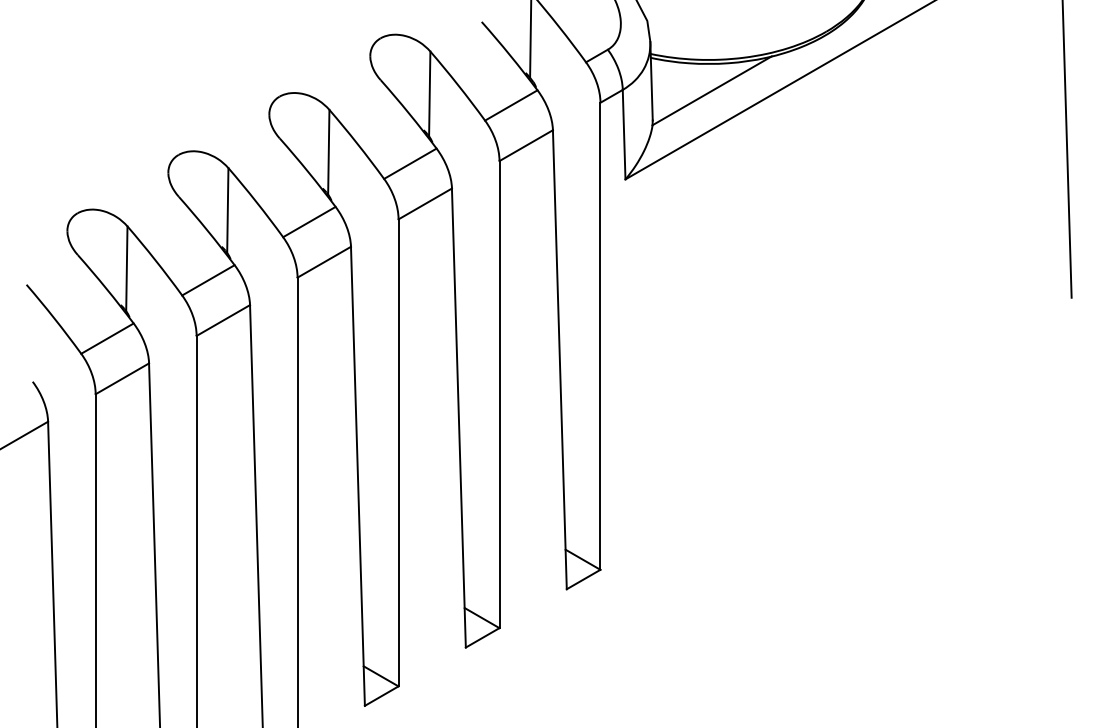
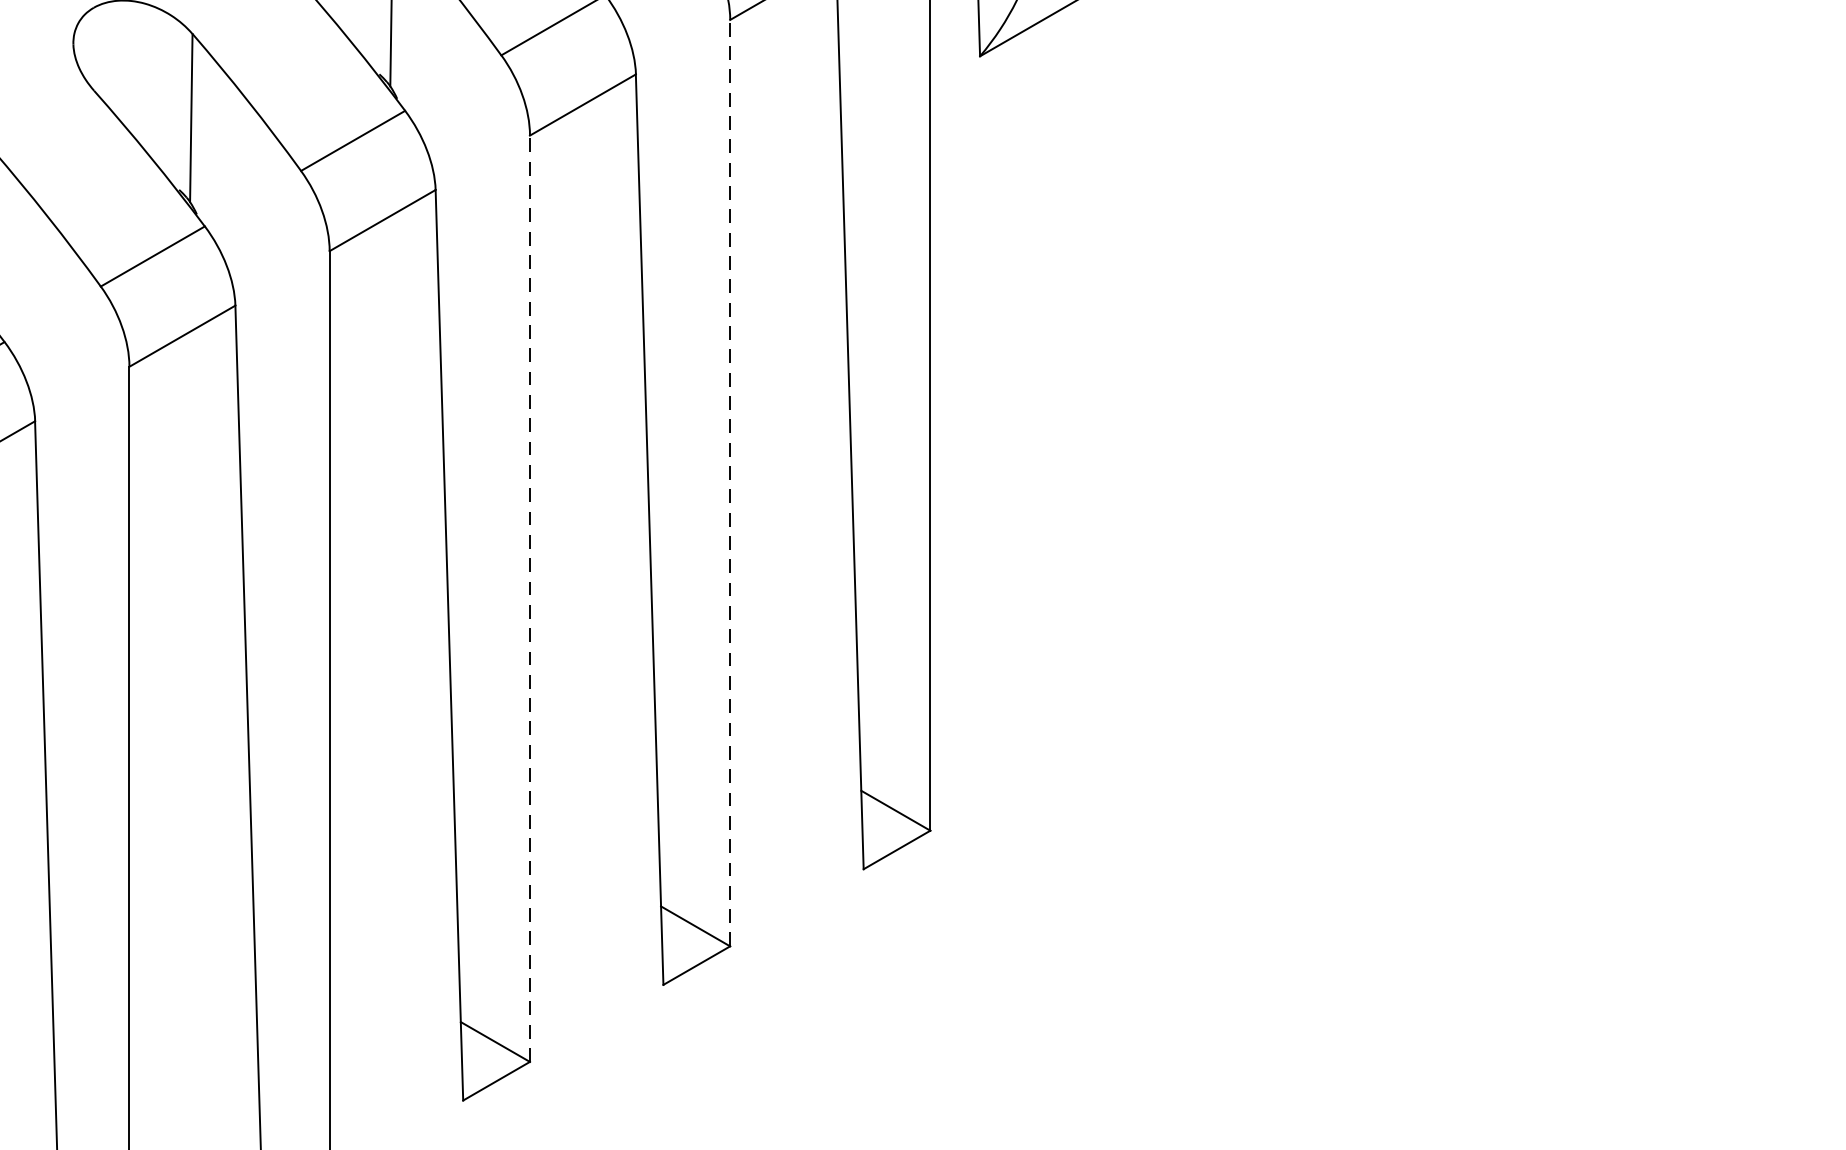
line: (499, 394) -> (730, 482), solid -> dashed
line: (398, 452) -> (529, 597), solid -> dashed

